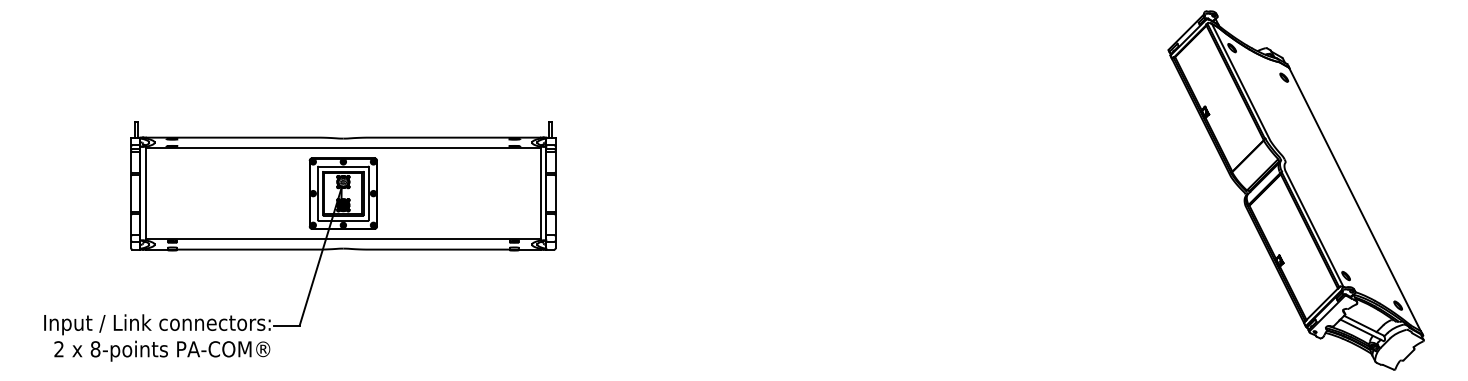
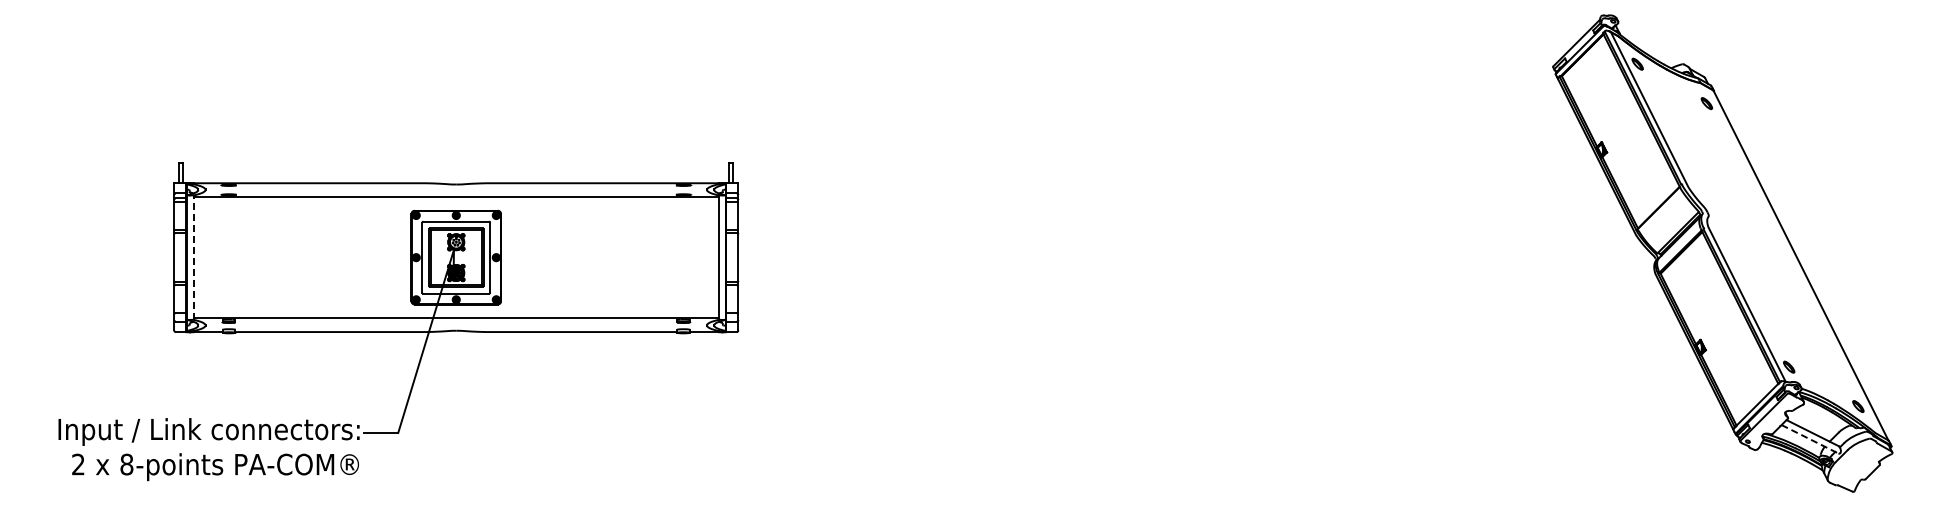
line: (145, 193) -> (193, 257), solid -> dashed
line: (1362, 330) -> (1810, 439), solid -> dashed

